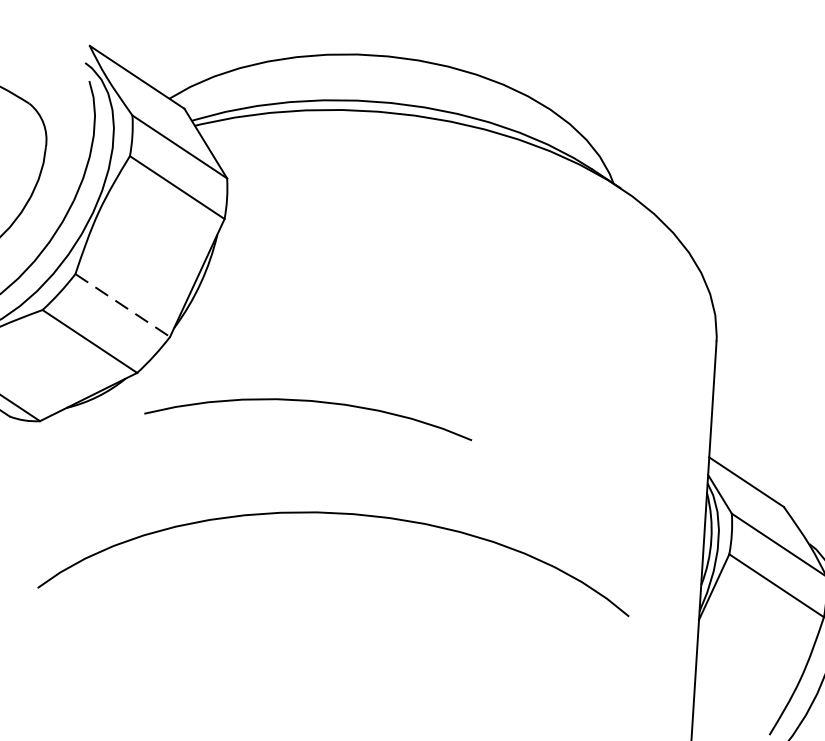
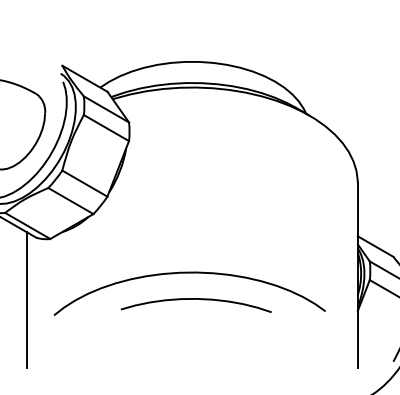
line: (124, 305) -> (85, 183), dashed -> solid
curve: (308, 402) -> (195, 299), moved

